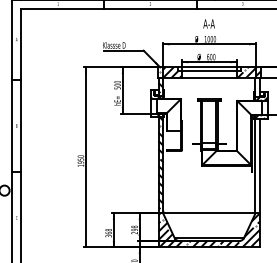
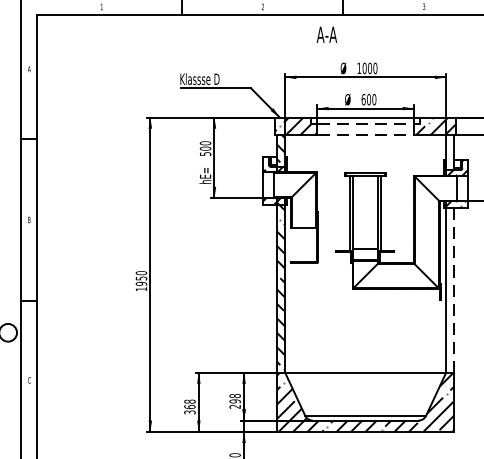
text: (208, 23) -> (325, 33), moved
line: (209, 71) -> (365, 124), solid -> dashed
line: (209, 77) -> (365, 135), solid -> dashed
line: (260, 166) -> (455, 290), solid -> dashed

